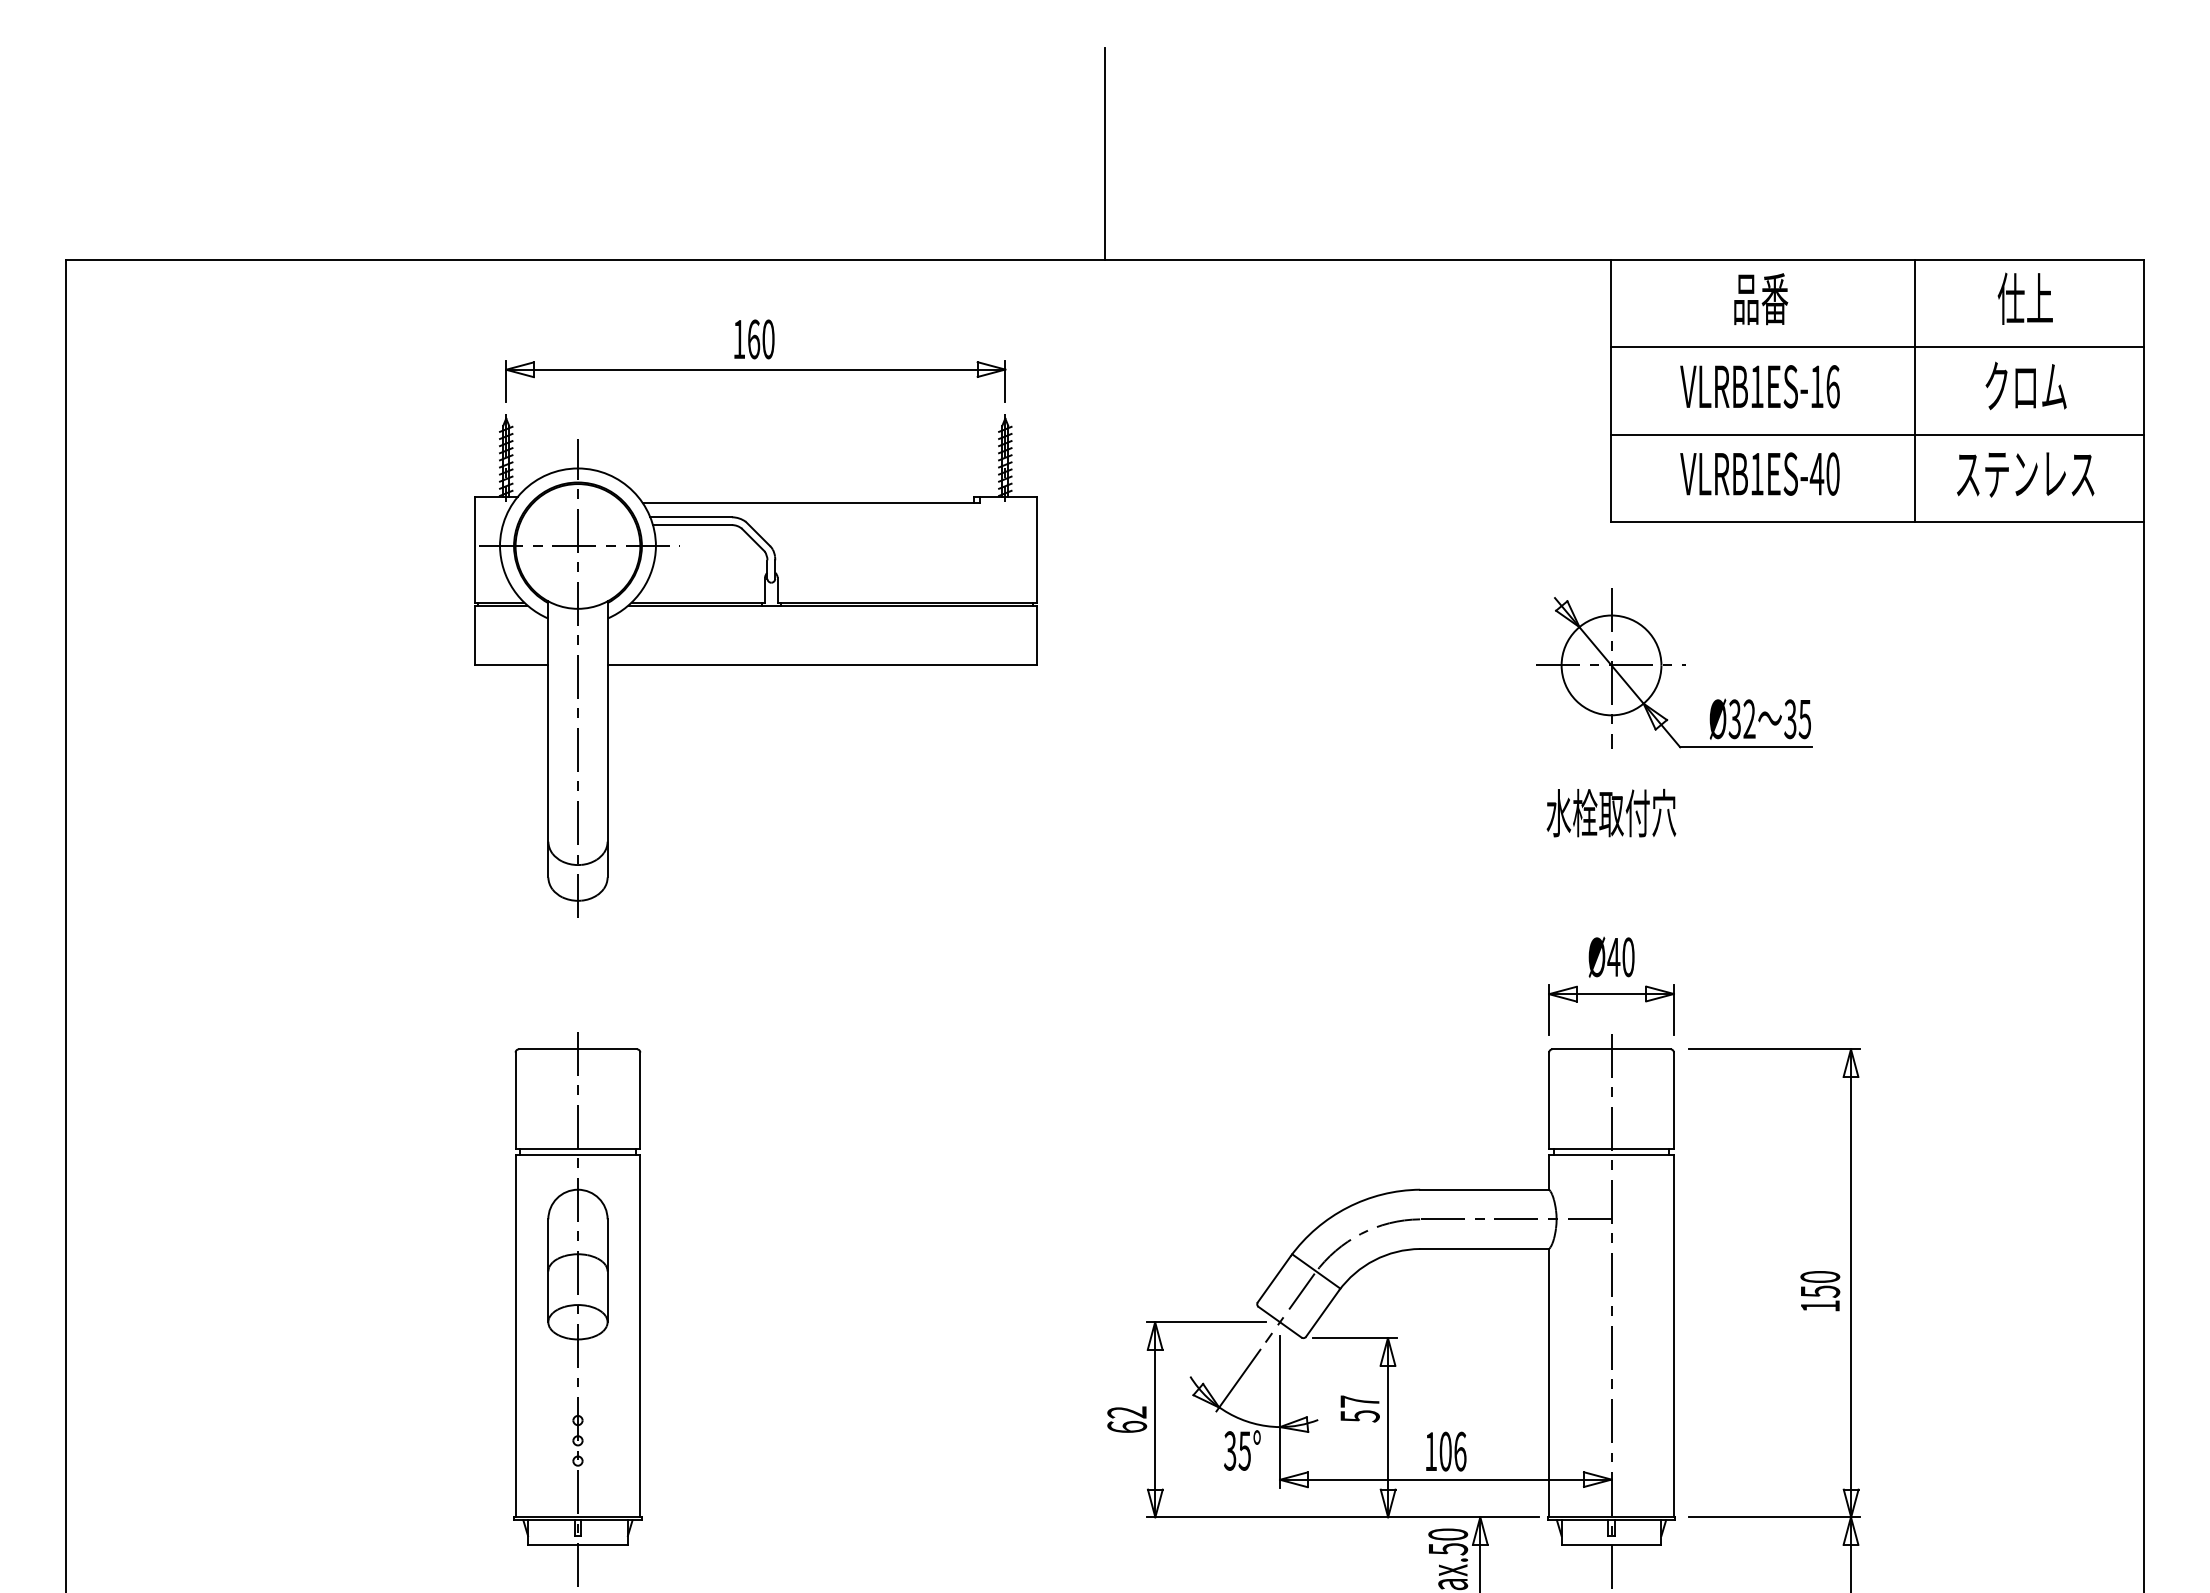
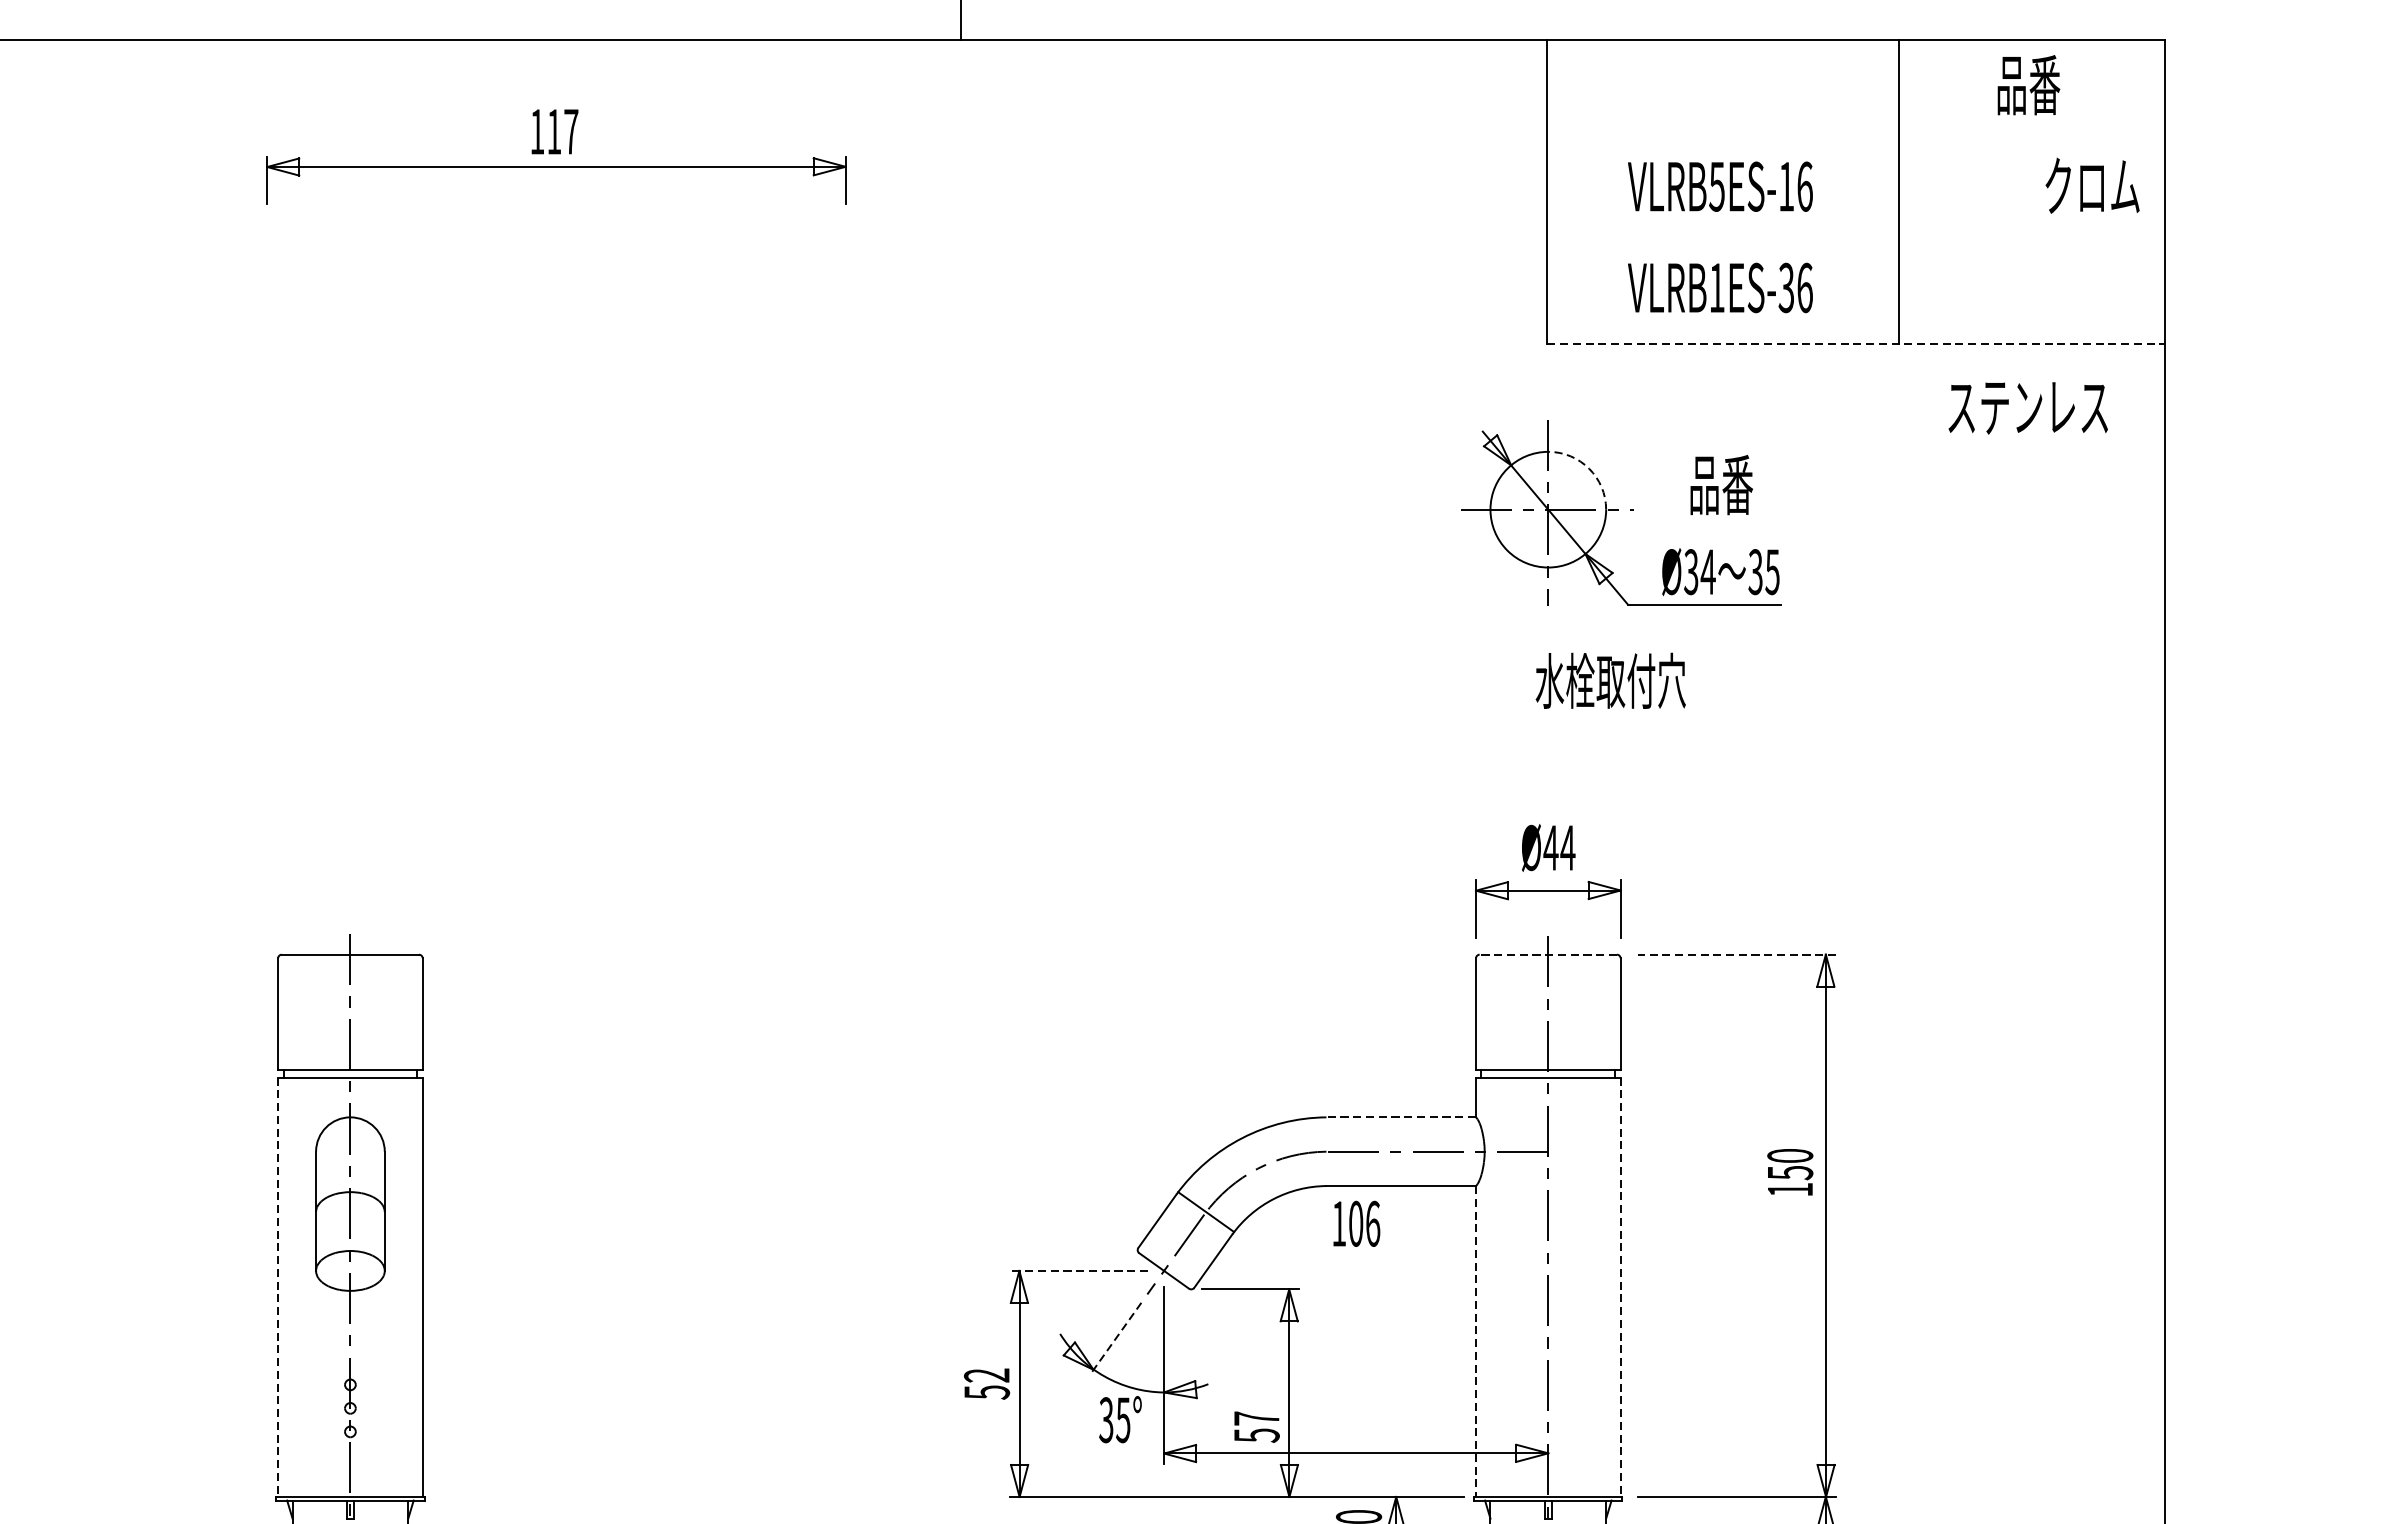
text: (2025, 298) -> (2028, 84), 仕上 -> 品番
text: (1761, 299) -> (1722, 485), moved
text: (761, 339) -> (563, 131), 160 -> 117
line: (1876, 347) -> (1855, 141), removed
text: (2025, 385) -> (2091, 185), moved
text: (1756, 386) -> (1716, 186), VLRB1ES-16 -> VLRB5ES-16
line: (1876, 434) -> (1855, 242), removed
text: (1824, 473) -> (1795, 287), VLRB1ES-40 -> VLRB1ES-36
text: (2025, 474) -> (2028, 407), moved
line: (1877, 522) -> (1856, 344), solid -> dashed
arc: (1646, 630) -> (1588, 469), solid -> dashed
part: (755, 665) -> (556, 509), removed
text: (1749, 718) -> (1708, 571), Ø32 -> Ø34
text: (1611, 812) -> (1610, 680), moved
text: (1628, 957) -> (1567, 848), Ø40 -> Ø44
line: (1611, 1049) -> (1548, 954), solid -> dashed
line: (1774, 1049) -> (1737, 954), solid -> dashed
line: (1484, 1189) -> (1401, 1117), solid -> dashed
text: (1820, 1291) -> (1790, 1172), moved
line: (1206, 1322) -> (1078, 1271), solid -> dashed
line: (515, 1336) -> (278, 1287), solid -> dashed
line: (1673, 1336) -> (1620, 1287), solid -> dashed
line: (1238, 1380) -> (1115, 1338), solid -> dashed
line: (1549, 1383) -> (1476, 1341), solid -> dashed
text: (1359, 1408) -> (1256, 1426), moved
text: (1127, 1426) -> (987, 1391), 62 -> 52
text: (1446, 1451) -> (1357, 1223), moved

